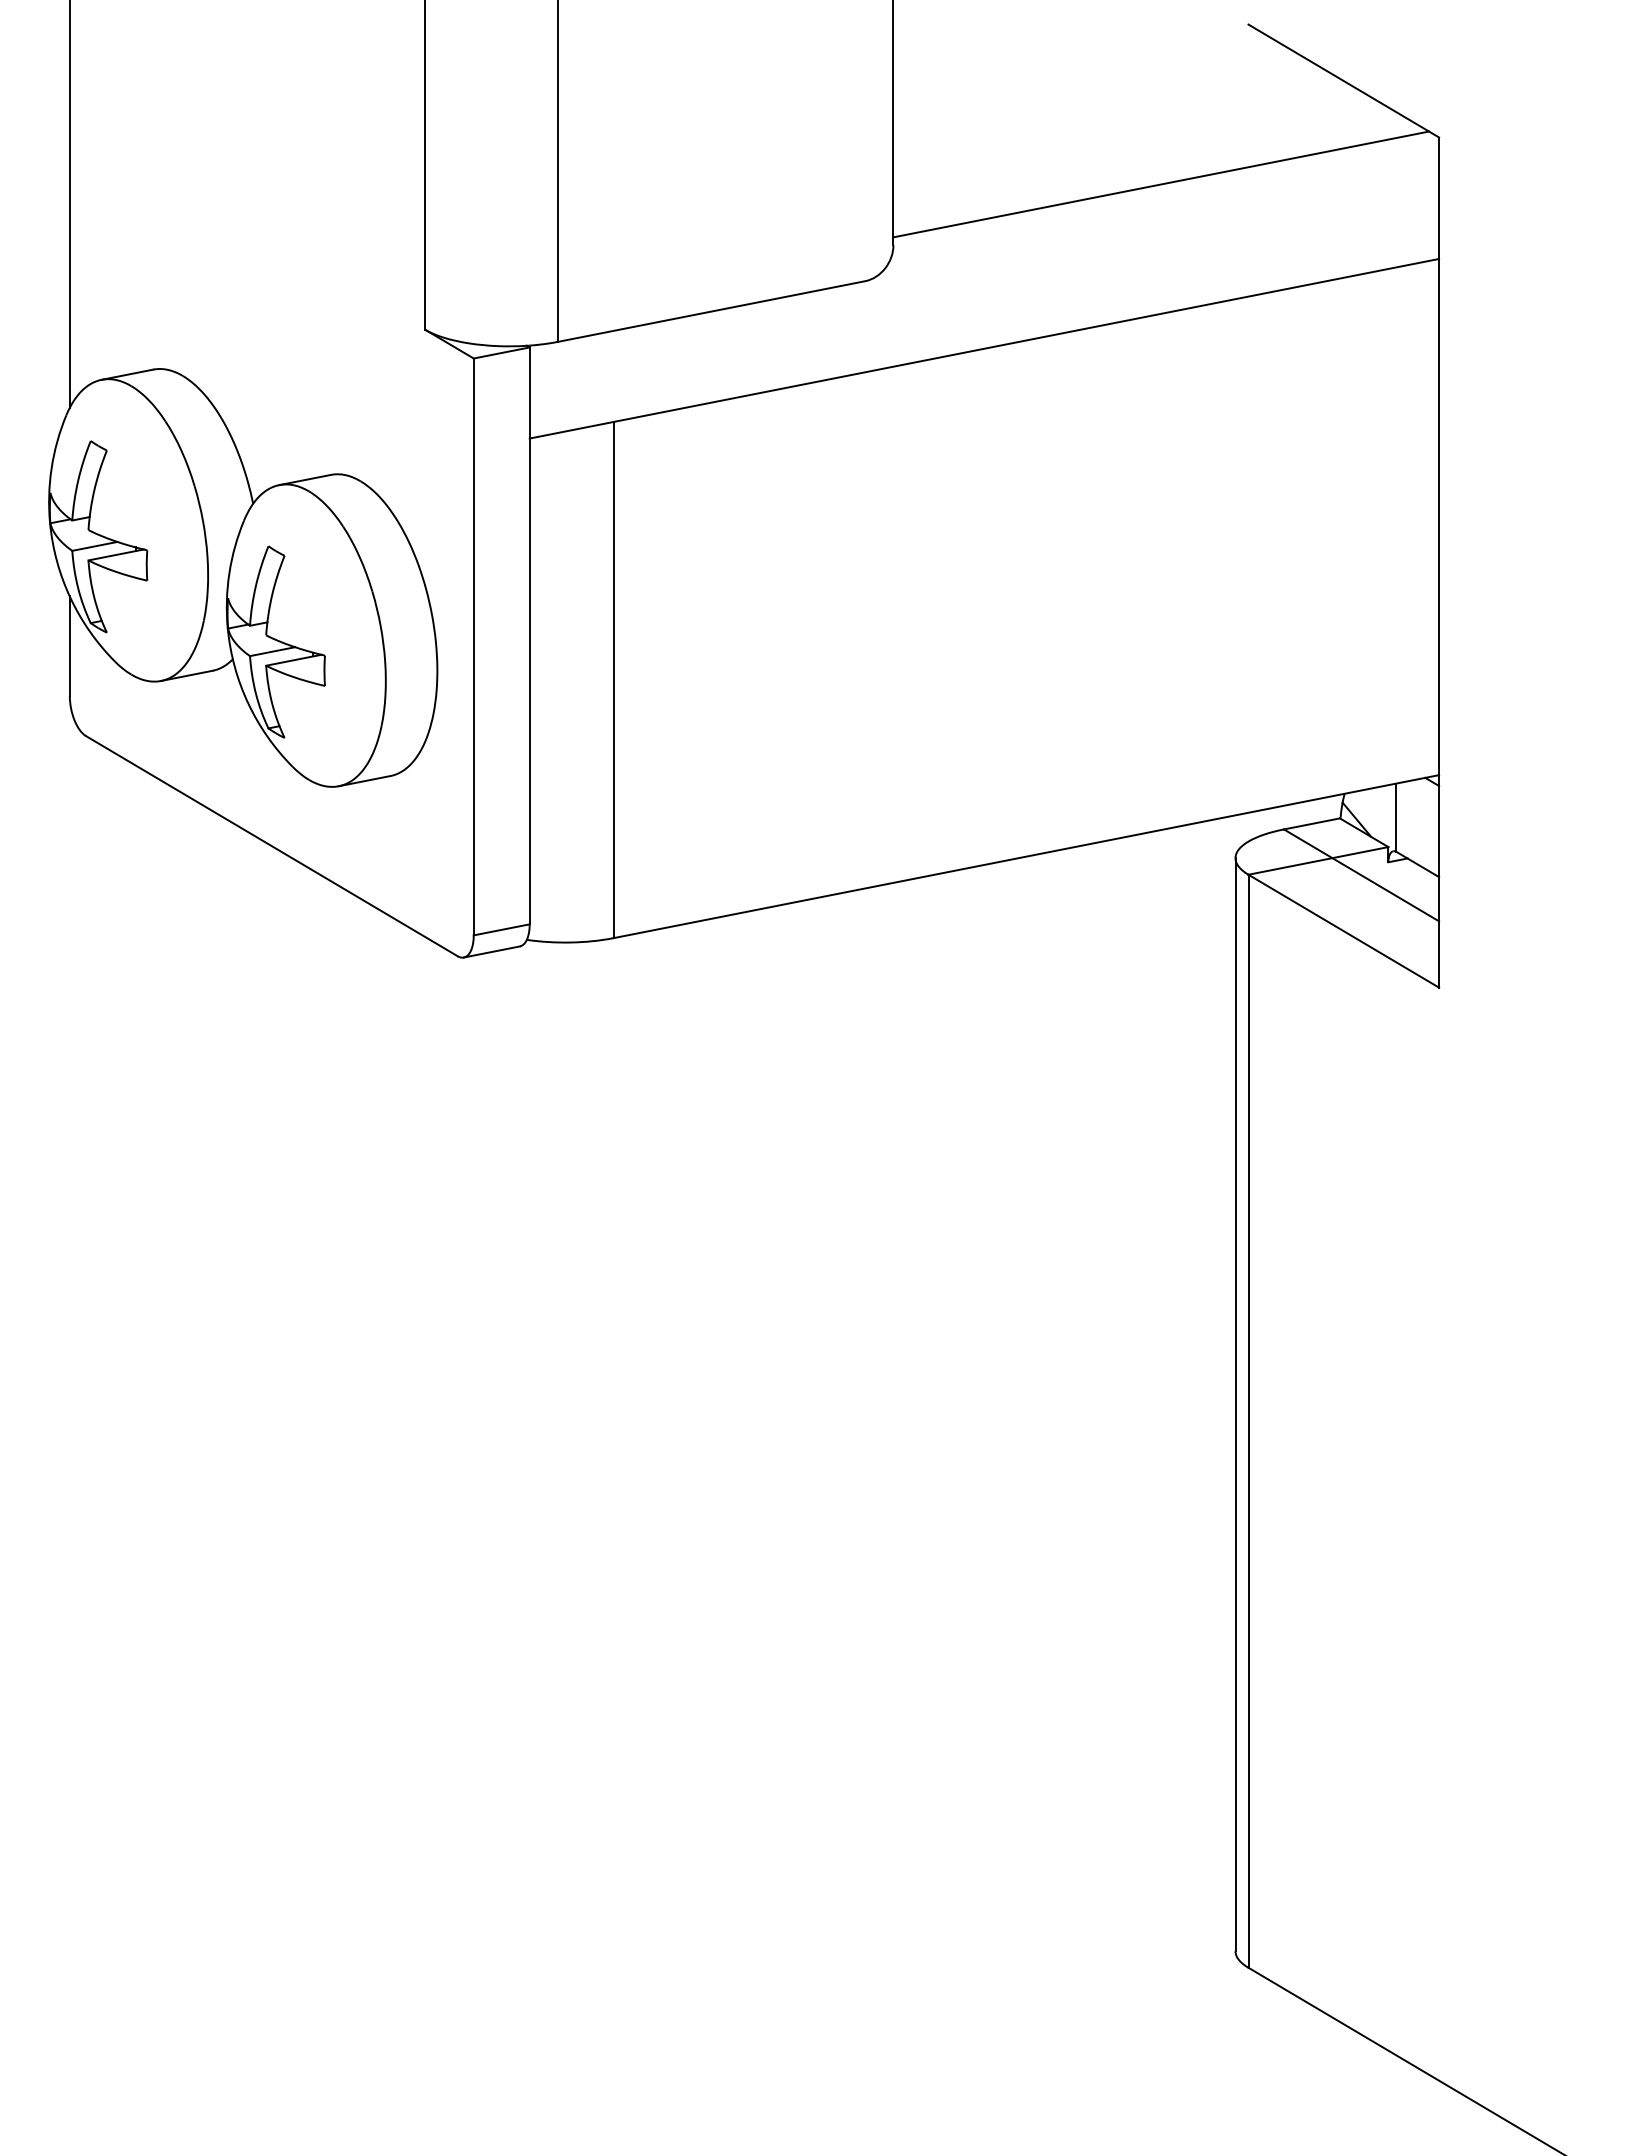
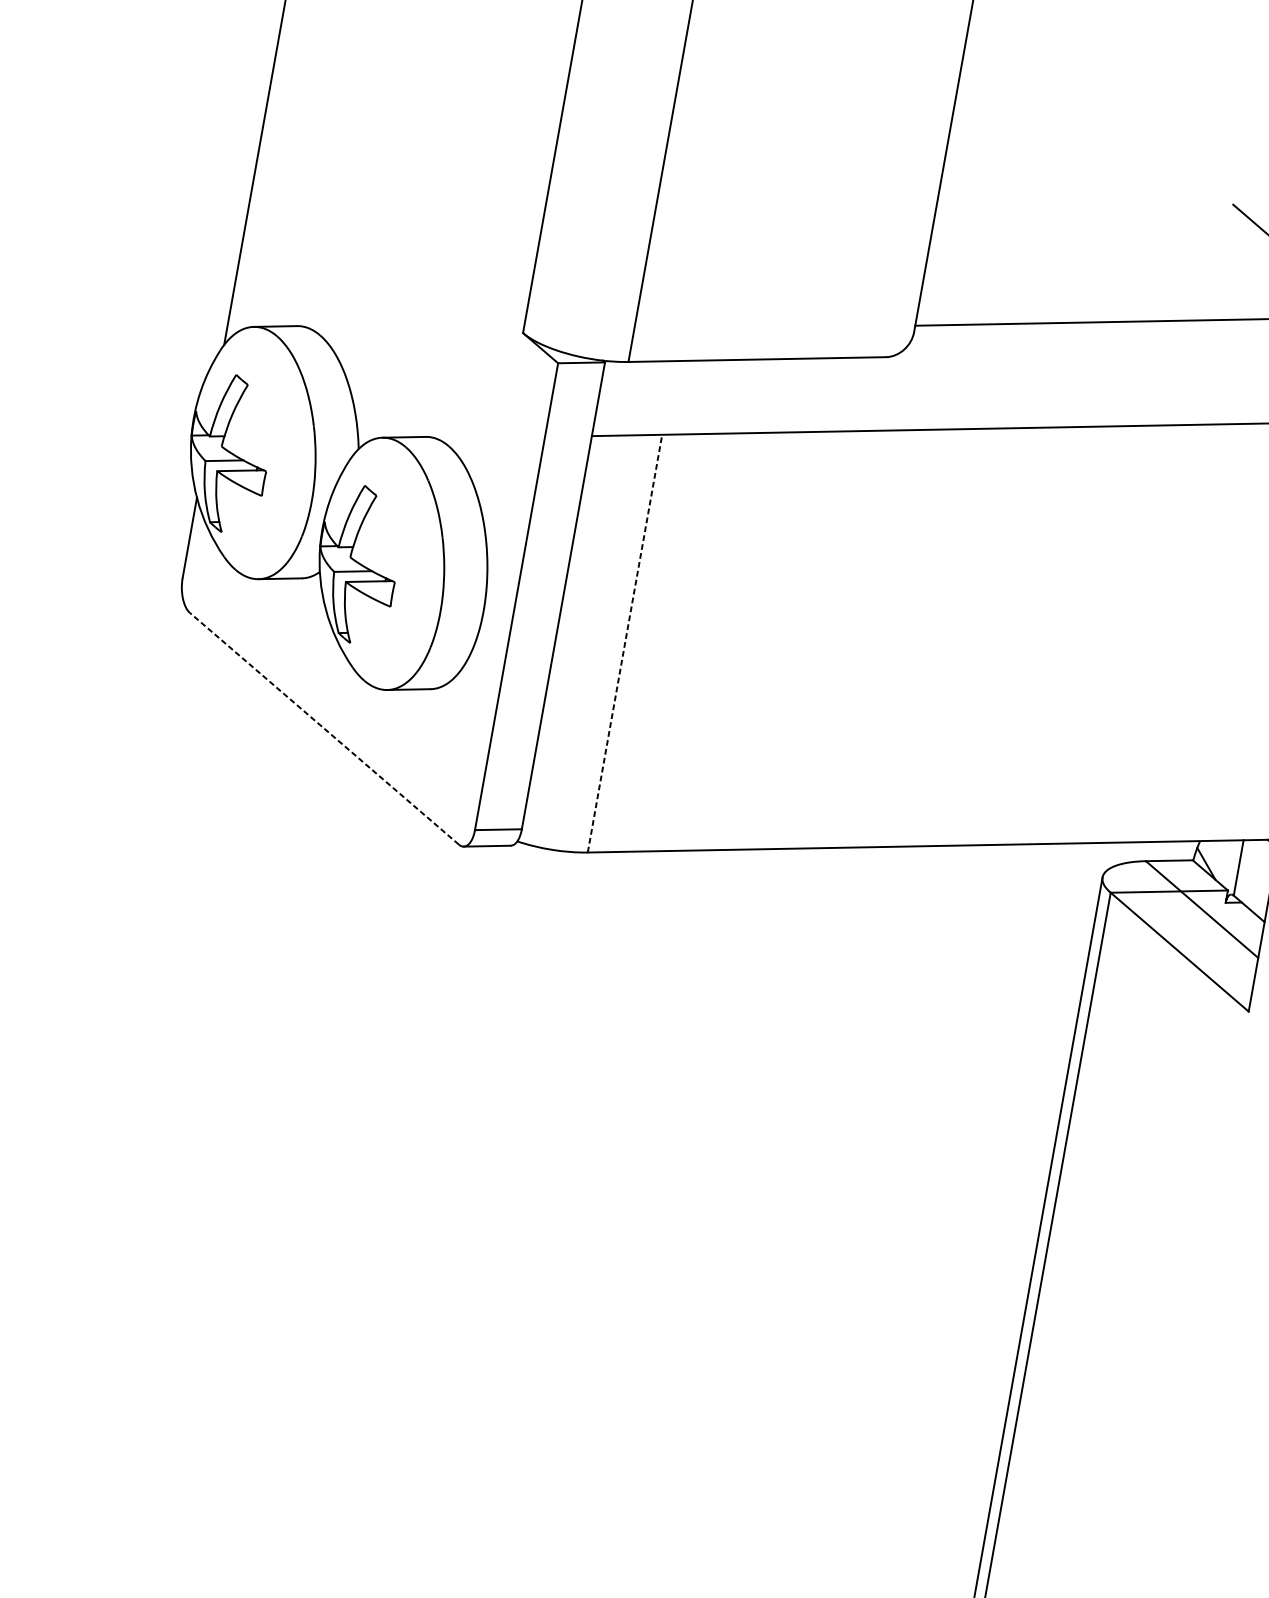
line: (613, 679) -> (624, 643), solid -> dashed
line: (271, 846) -> (324, 729), solid -> dashed

